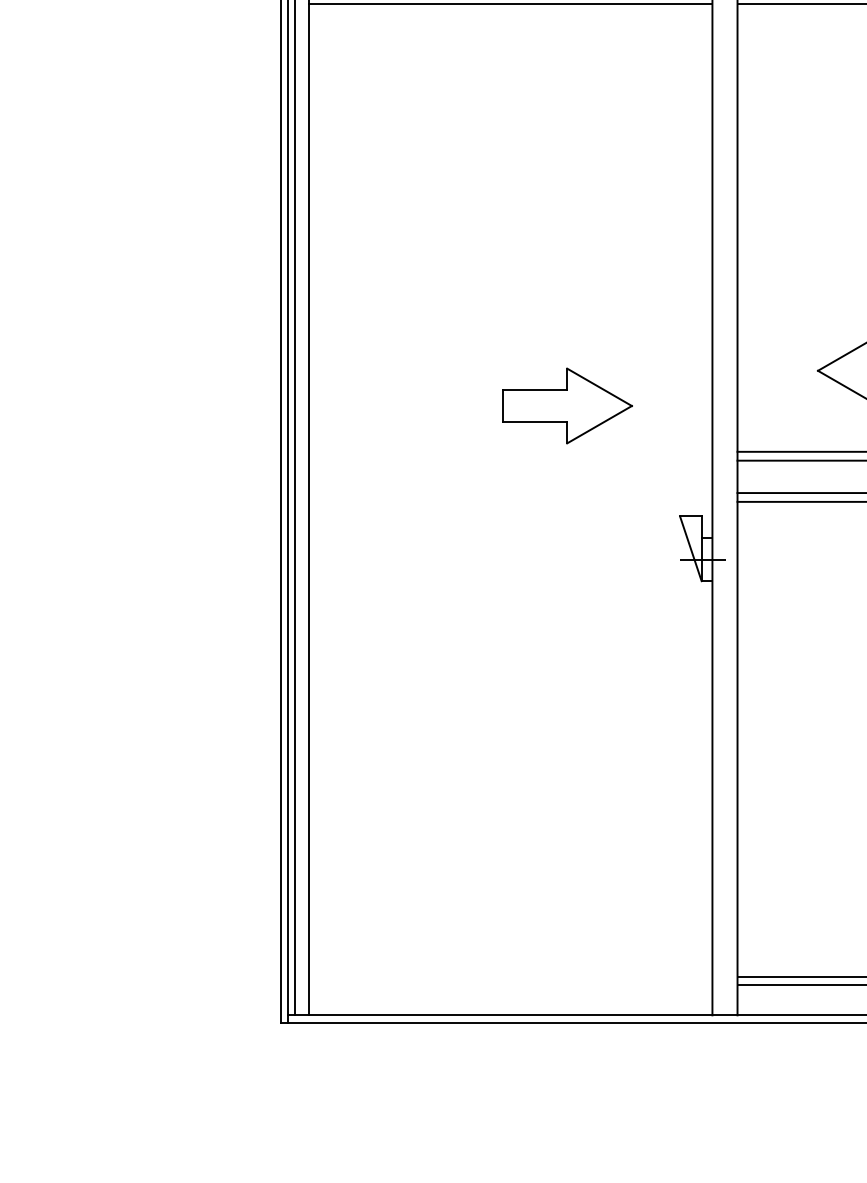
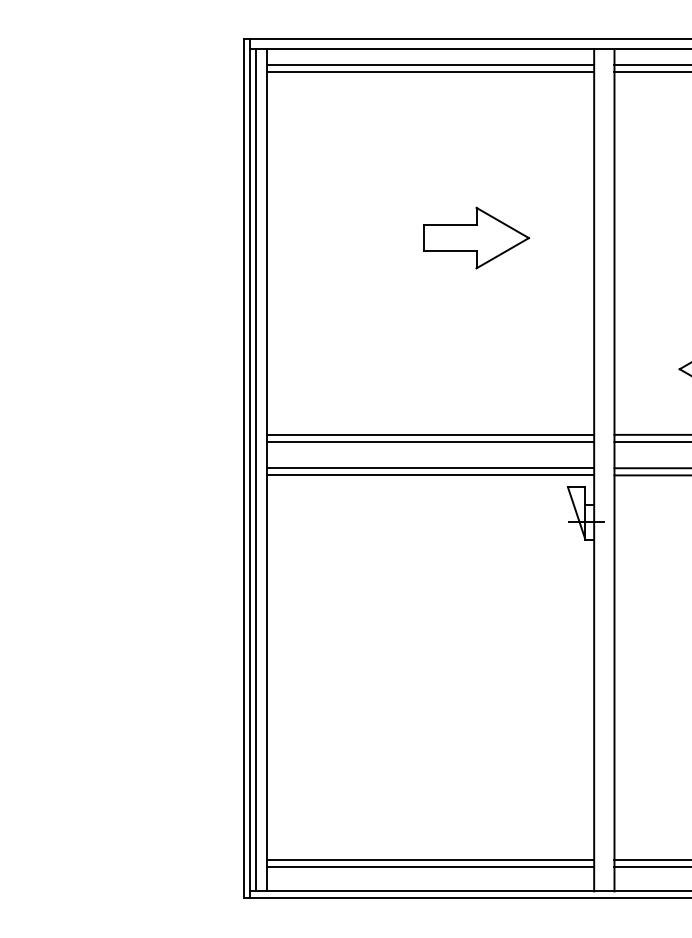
part: (567, 405) -> (476, 237), moved
line: (510, 451) -> (430, 434), added
line: (510, 460) -> (430, 441), added
line: (510, 493) -> (430, 468), added
line: (510, 501) -> (430, 475), added
line: (510, 976) -> (430, 859), added
line: (510, 985) -> (430, 867), added

